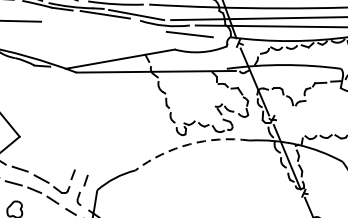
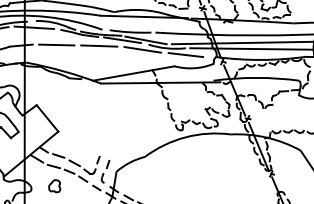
line: (74, 21) -> (99, 45), added
line: (131, 27) -> (142, 49), added
arc: (189, 144) -> (185, 137), dashed -> solid

